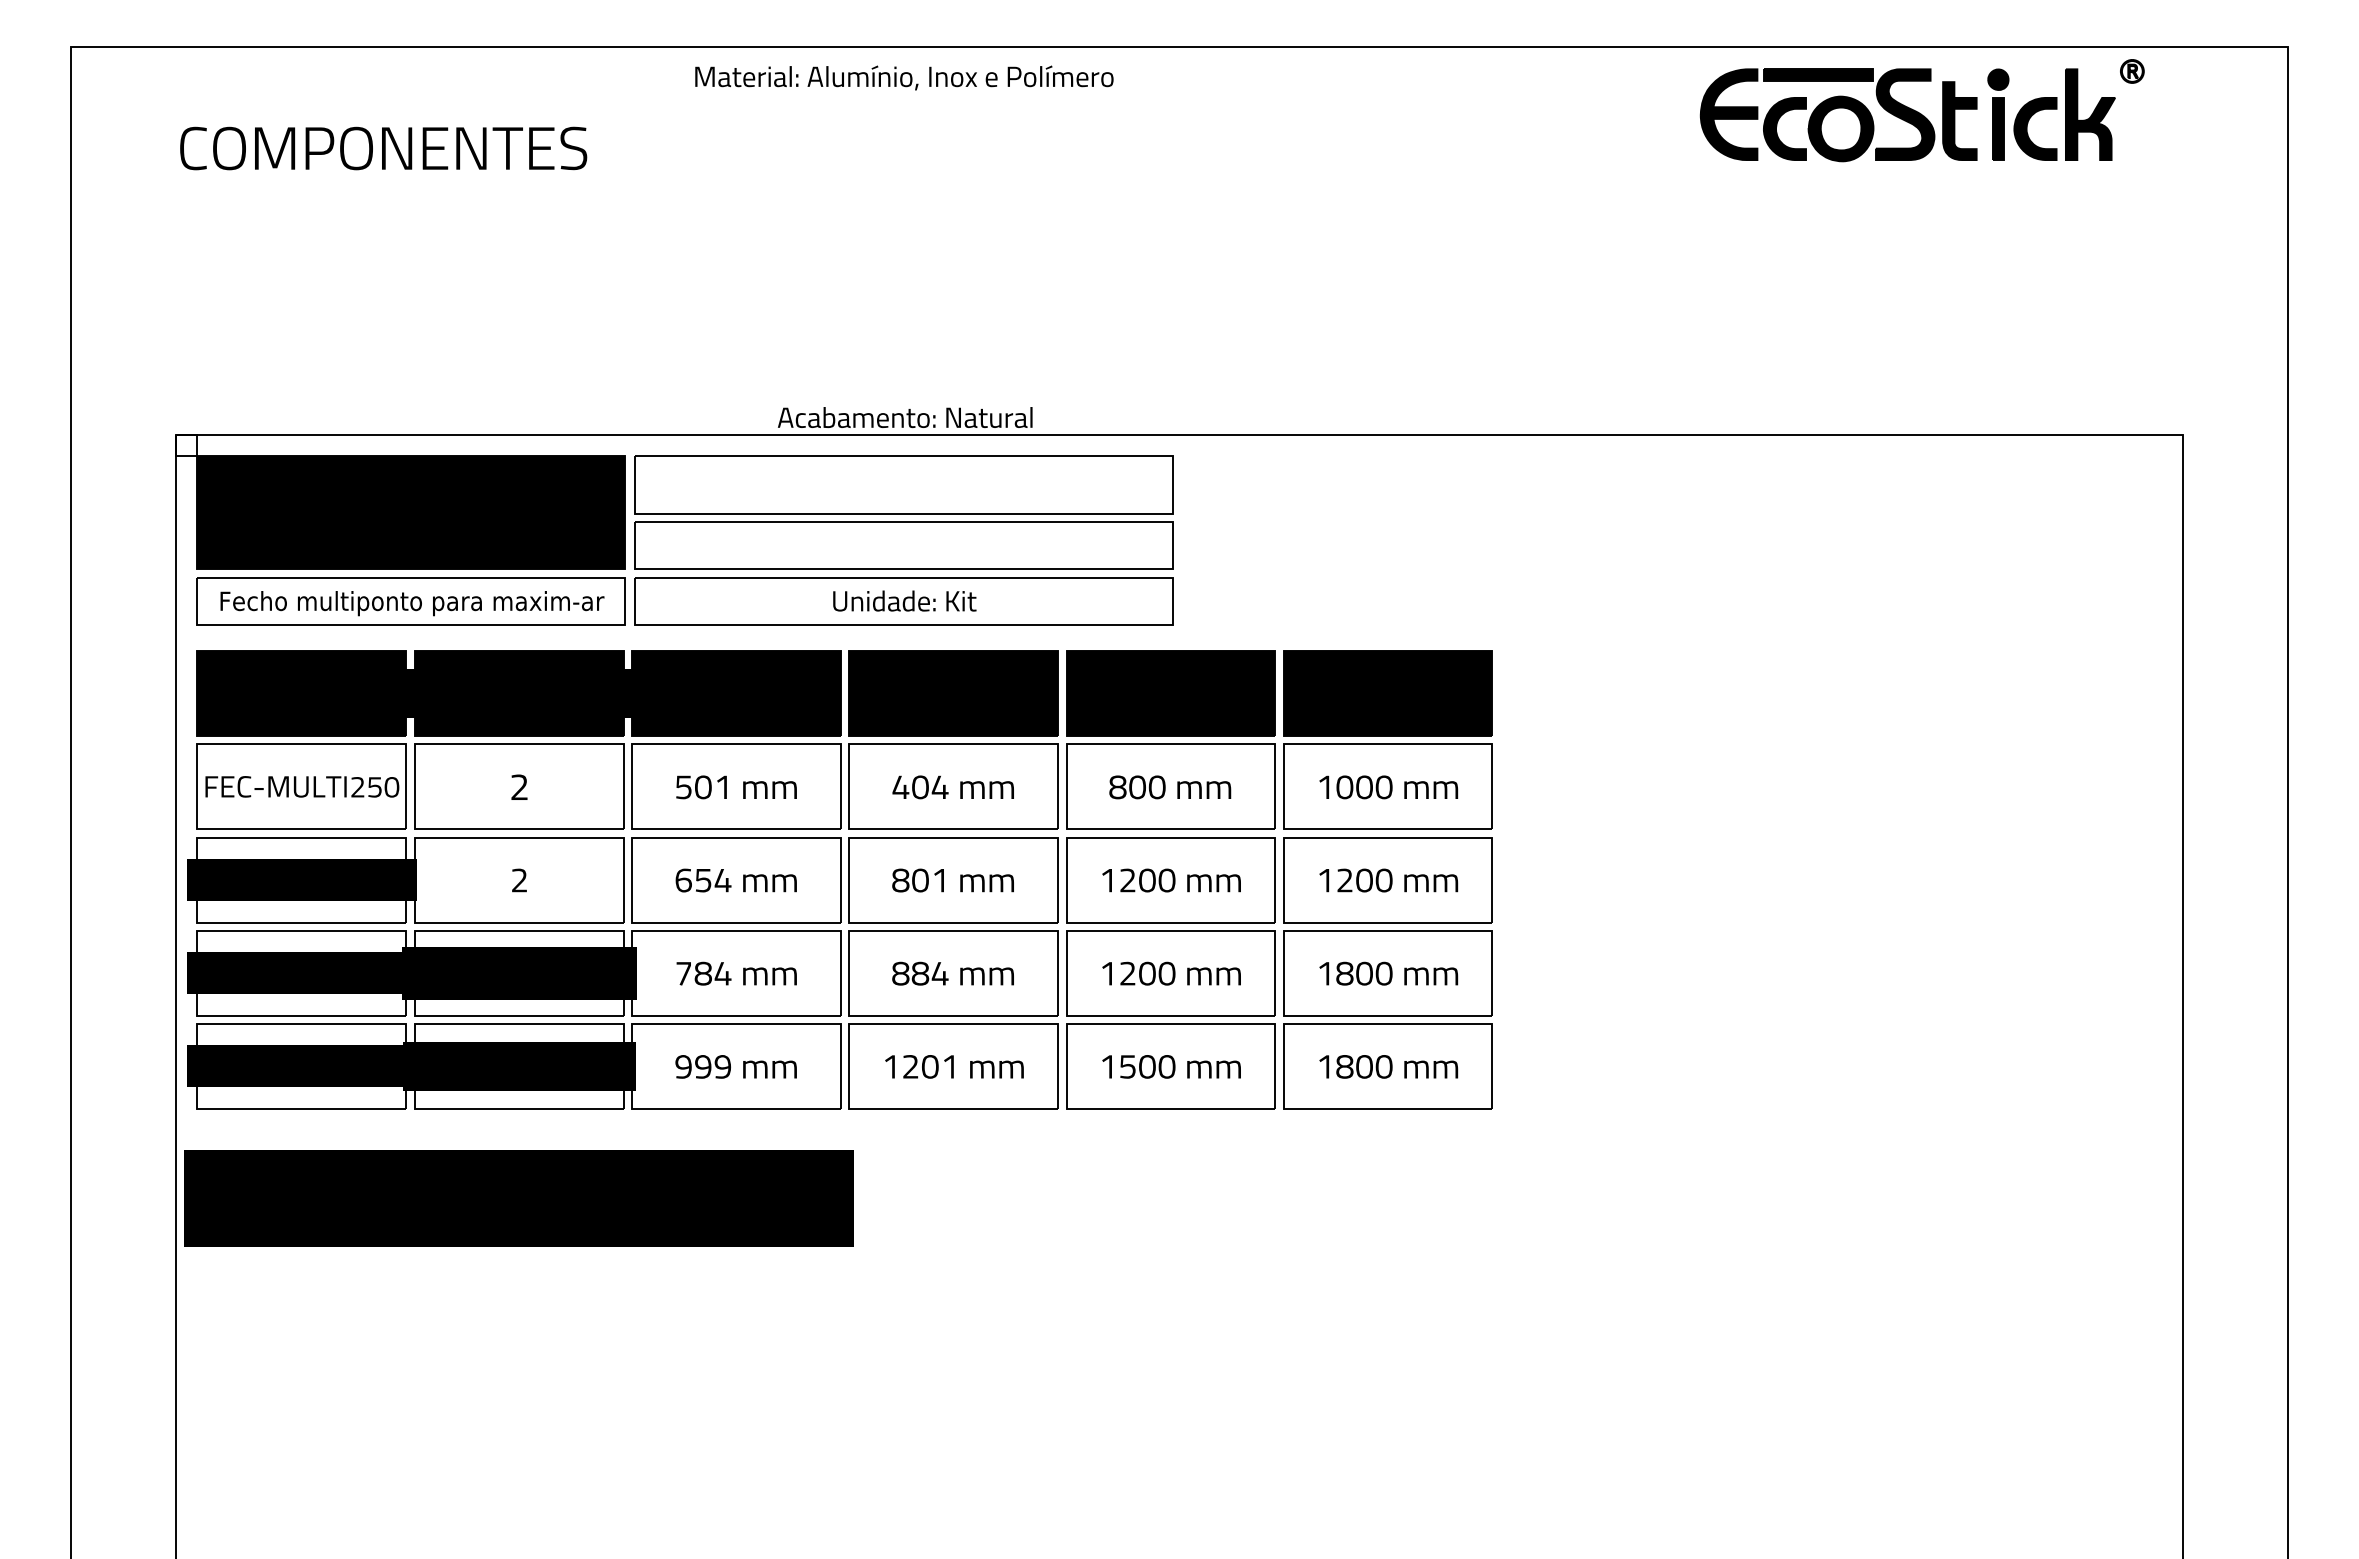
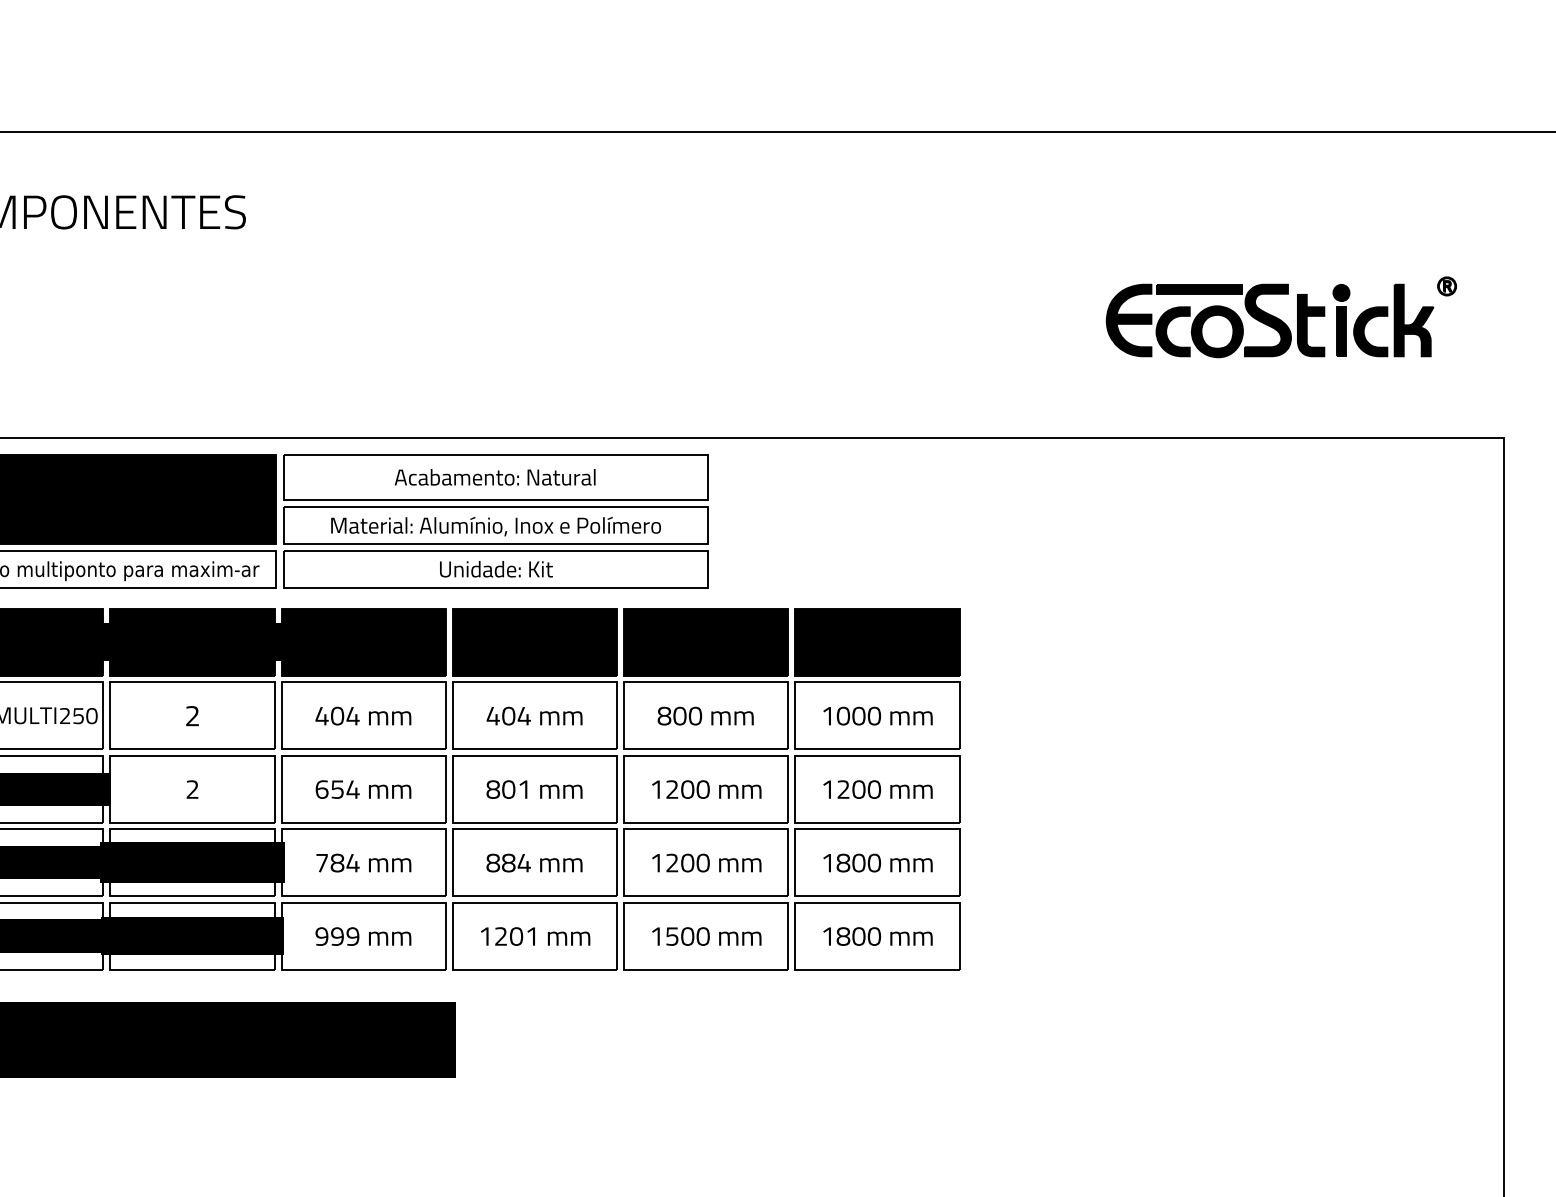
text: (904, 77) -> (496, 526), moved
part: (1921, 110) -> (1280, 317), moved
text: (905, 417) -> (495, 477), moved
text: (703, 787) -> (337, 716), 501 -> 404

